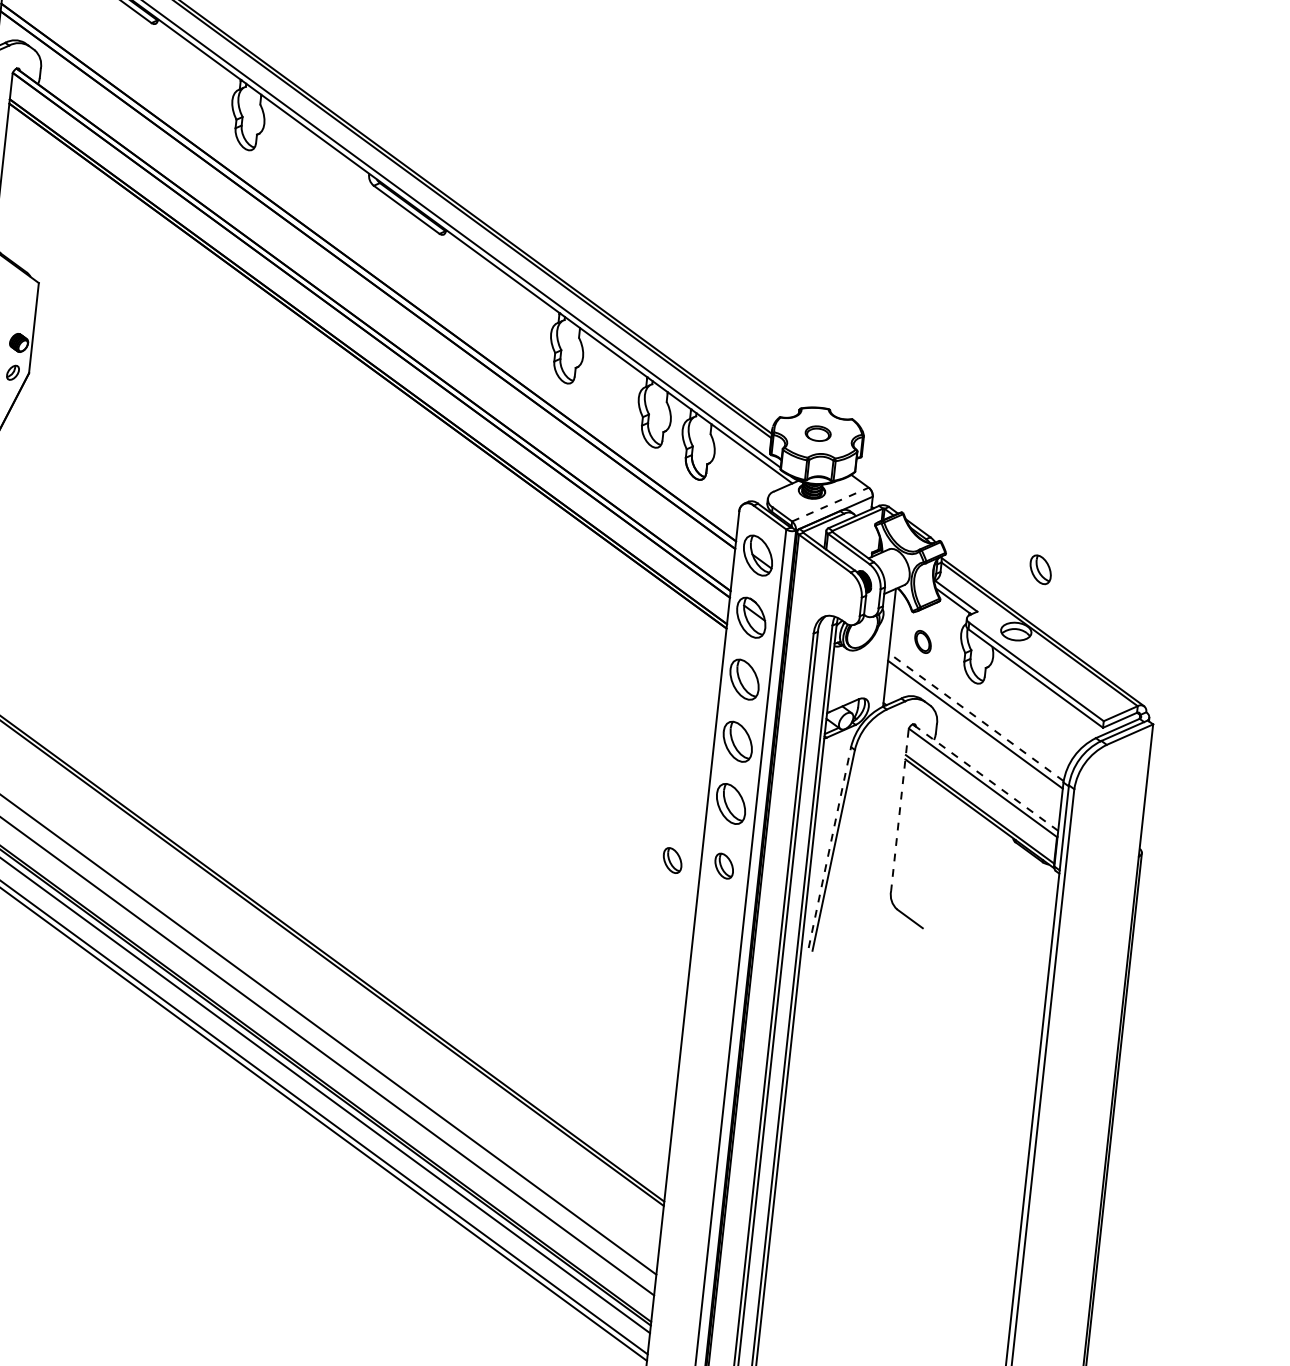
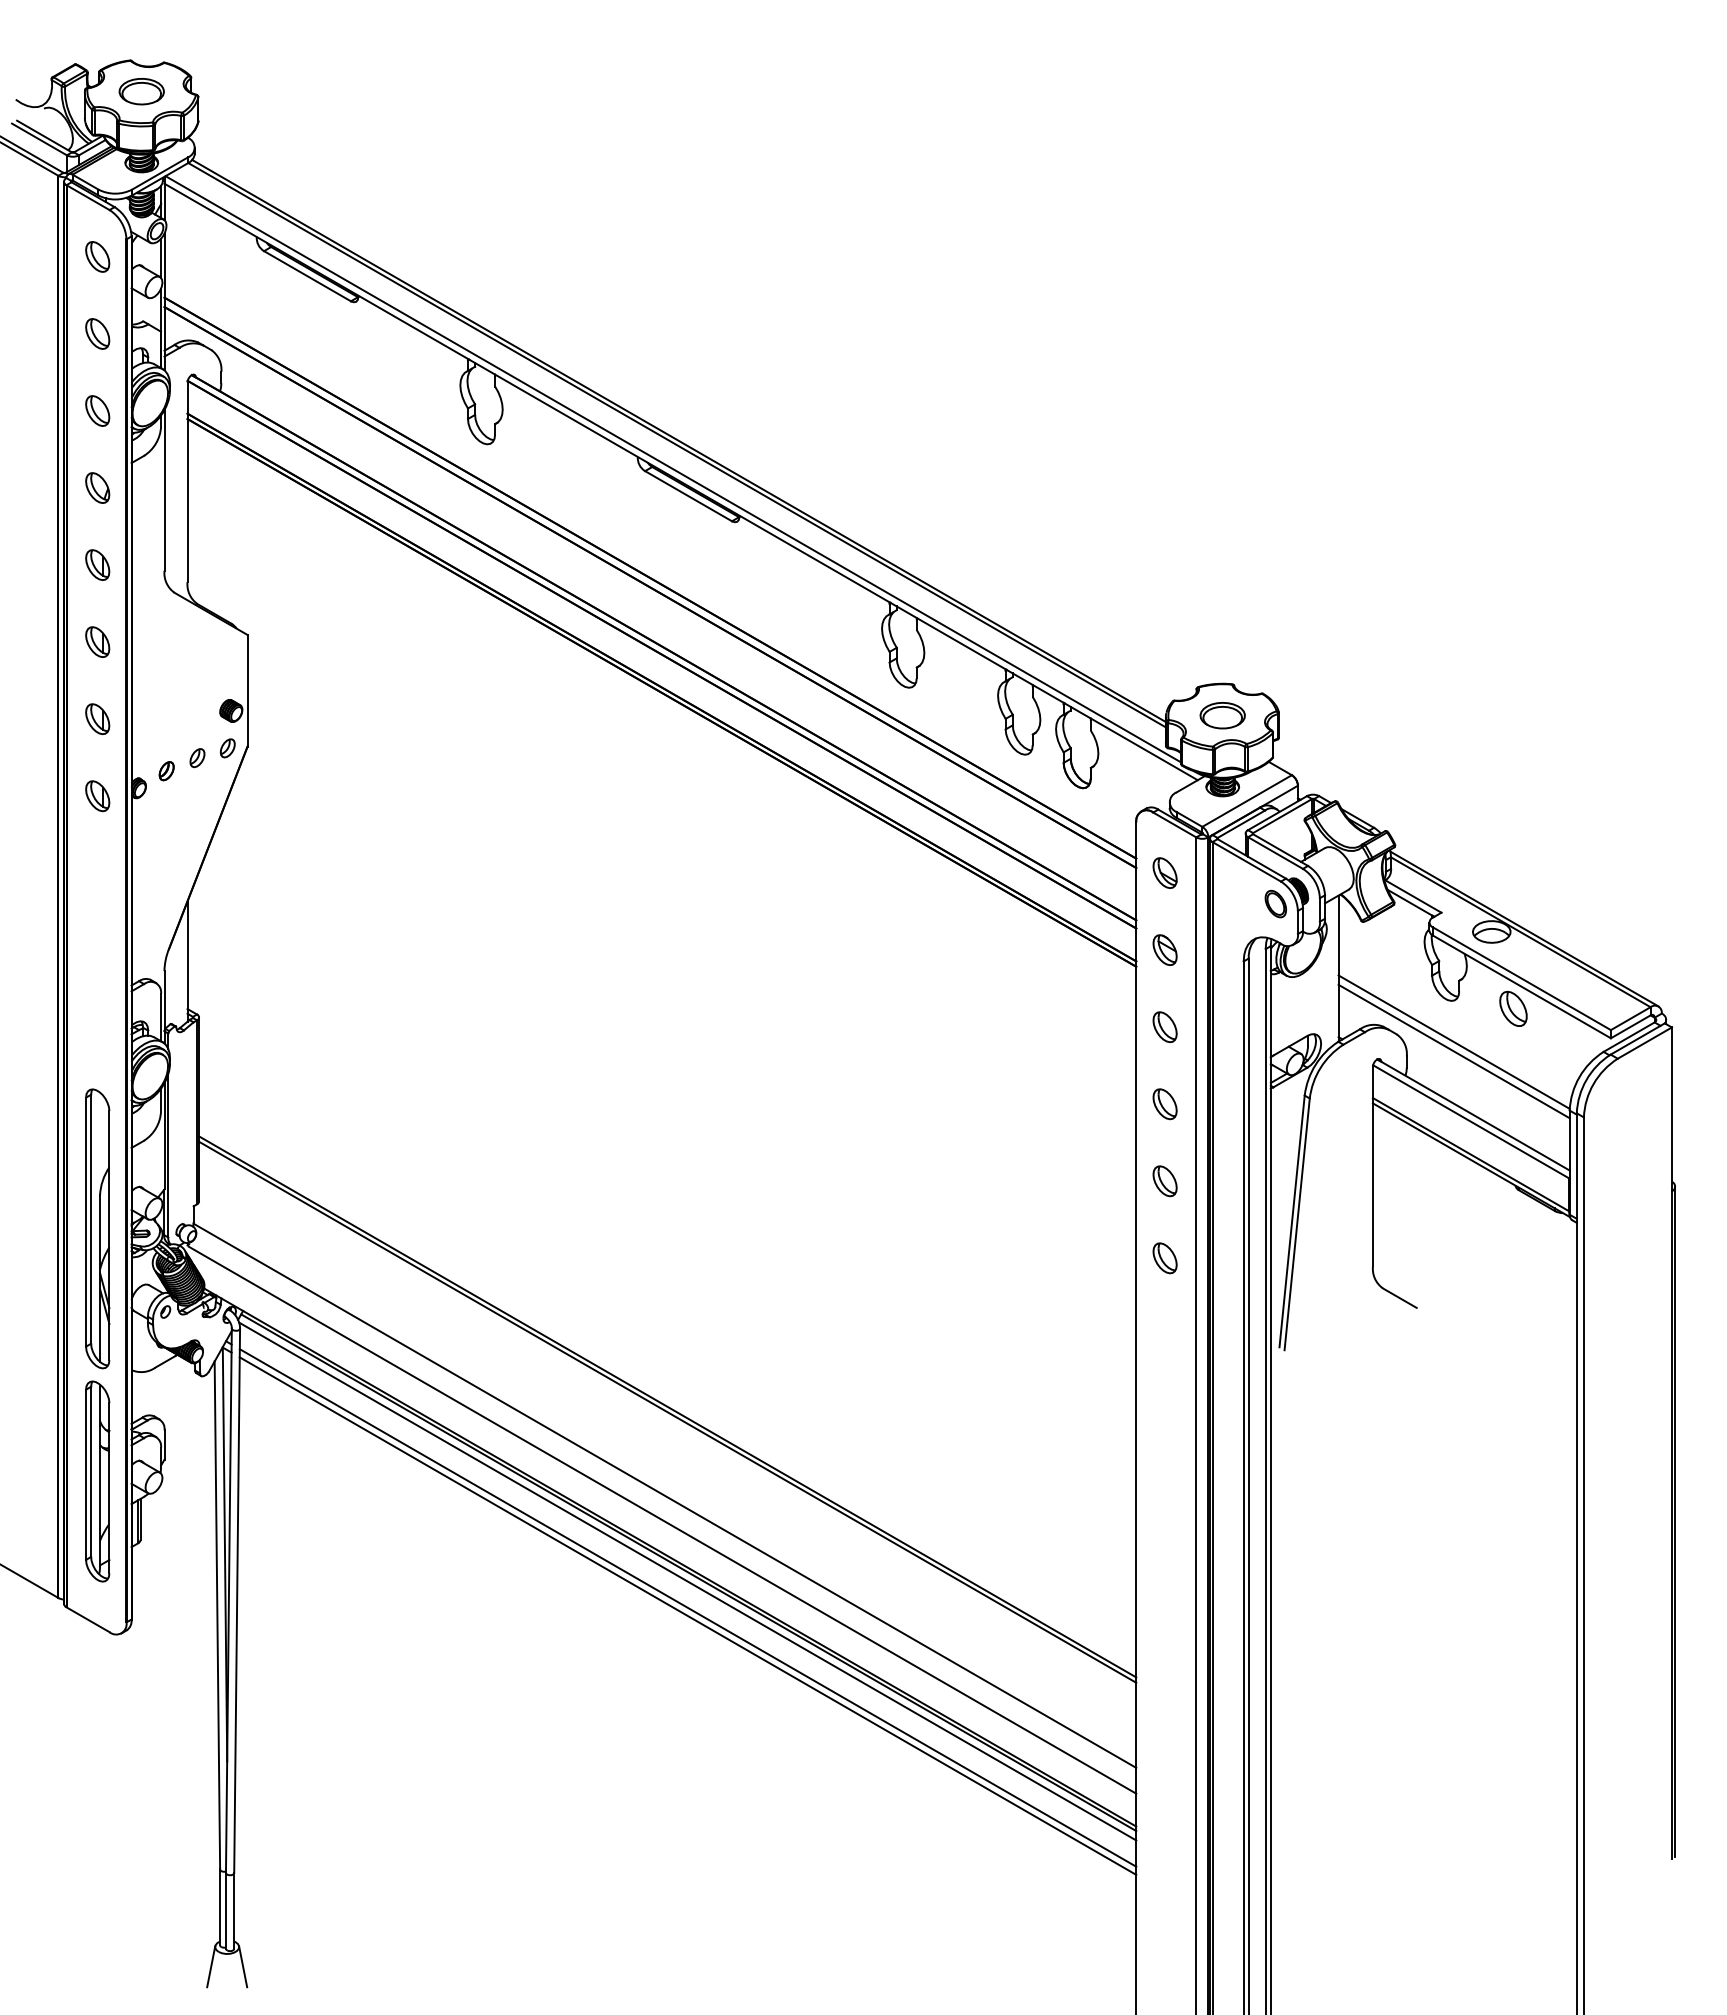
part: (818, 433) -> (1222, 715), size x1.43
line: (830, 504) -> (1247, 801), dashed -> solid
part: (757, 554) -> (1164, 872), size x0.62
part: (1040, 569) -> (1513, 1008), moved
part: (750, 617) -> (1164, 949), size x0.62
part: (922, 641) -> (1275, 903), moved
part: (743, 679) -> (1164, 1027), size x0.62
line: (975, 716) -> (1453, 1041), dashed -> solid
part: (737, 742) -> (1164, 1104), size x0.62
line: (985, 777) -> (1473, 1114), dashed -> solid
part: (730, 804) -> (1164, 1181), size x0.62
line: (899, 810) -> (1372, 1166), dashed -> solid
line: (830, 847) -> (1292, 1221), dashed -> solid
part: (672, 860) -> (1100, 1258), removed

